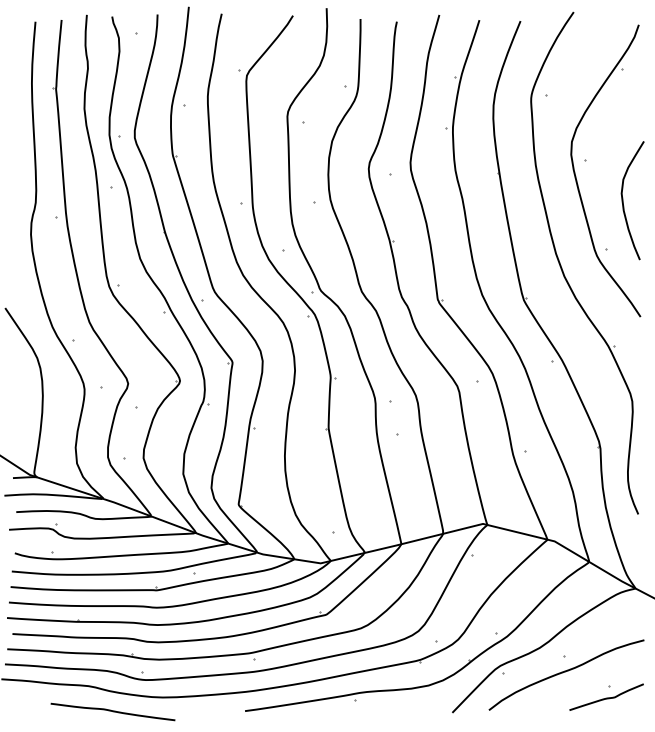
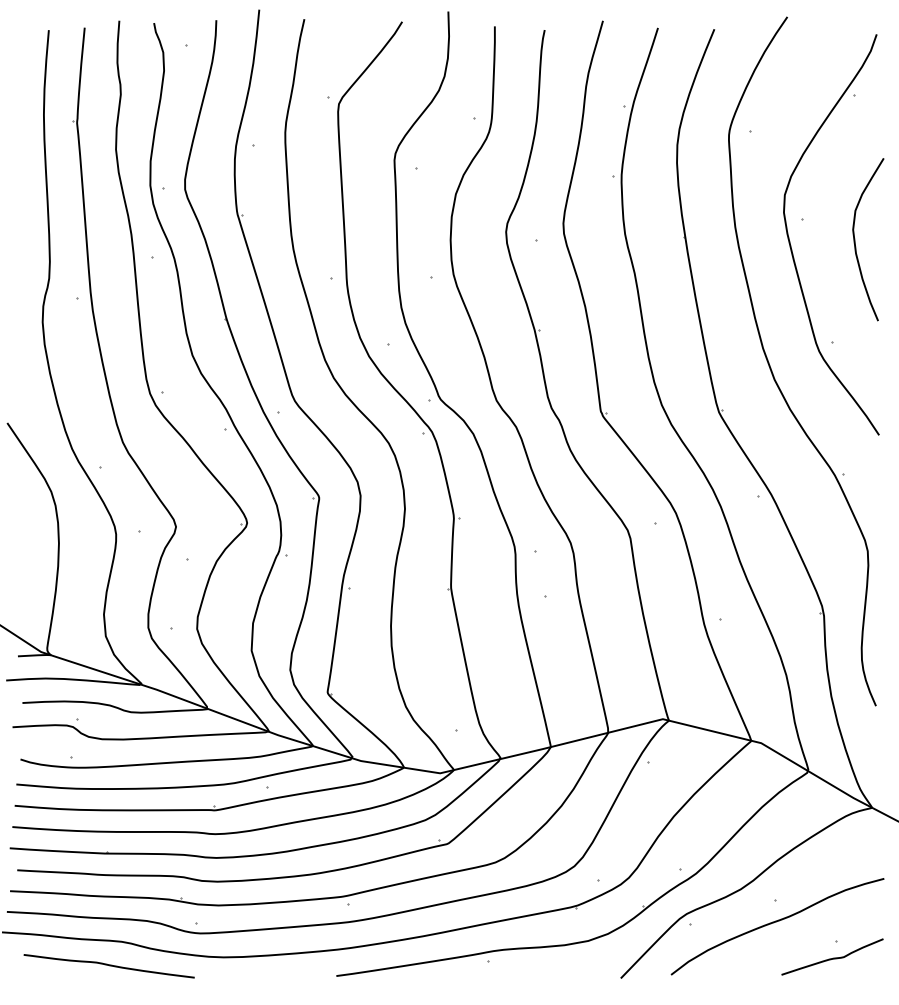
curve: (623, 200) -> (855, 239), moved
curve: (112, 711) -> (108, 965), moved

